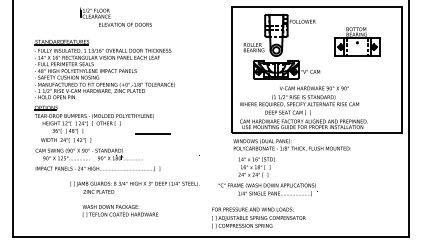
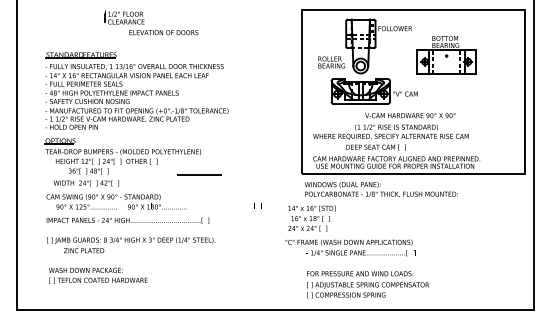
part: (357, 42) -> (446, 55), moved
text: (256, 167) -> (311, 218), moved
text: (135, 187) -> (131, 245), moved
text: (120, 210) -> (98, 275), moved
text: (258, 217) -> (367, 284), moved

